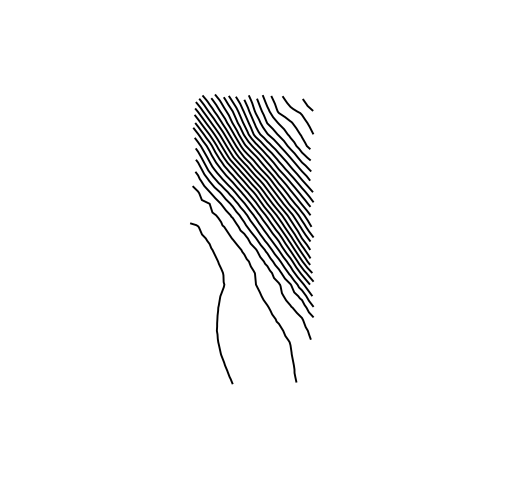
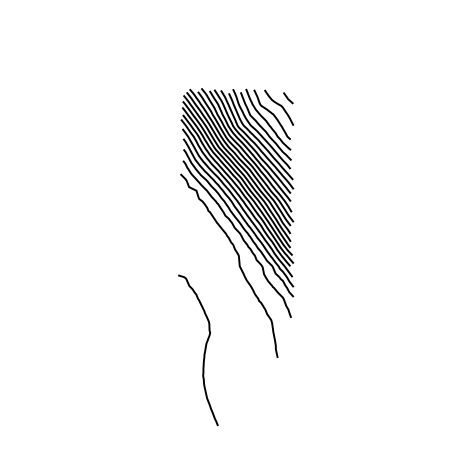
curve: (217, 305) -> (203, 352), moved

